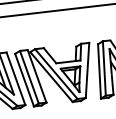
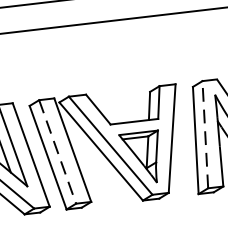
line: (104, 67) -> (205, 132), solid -> dashed
line: (29, 77) -> (57, 152), solid -> dashed

